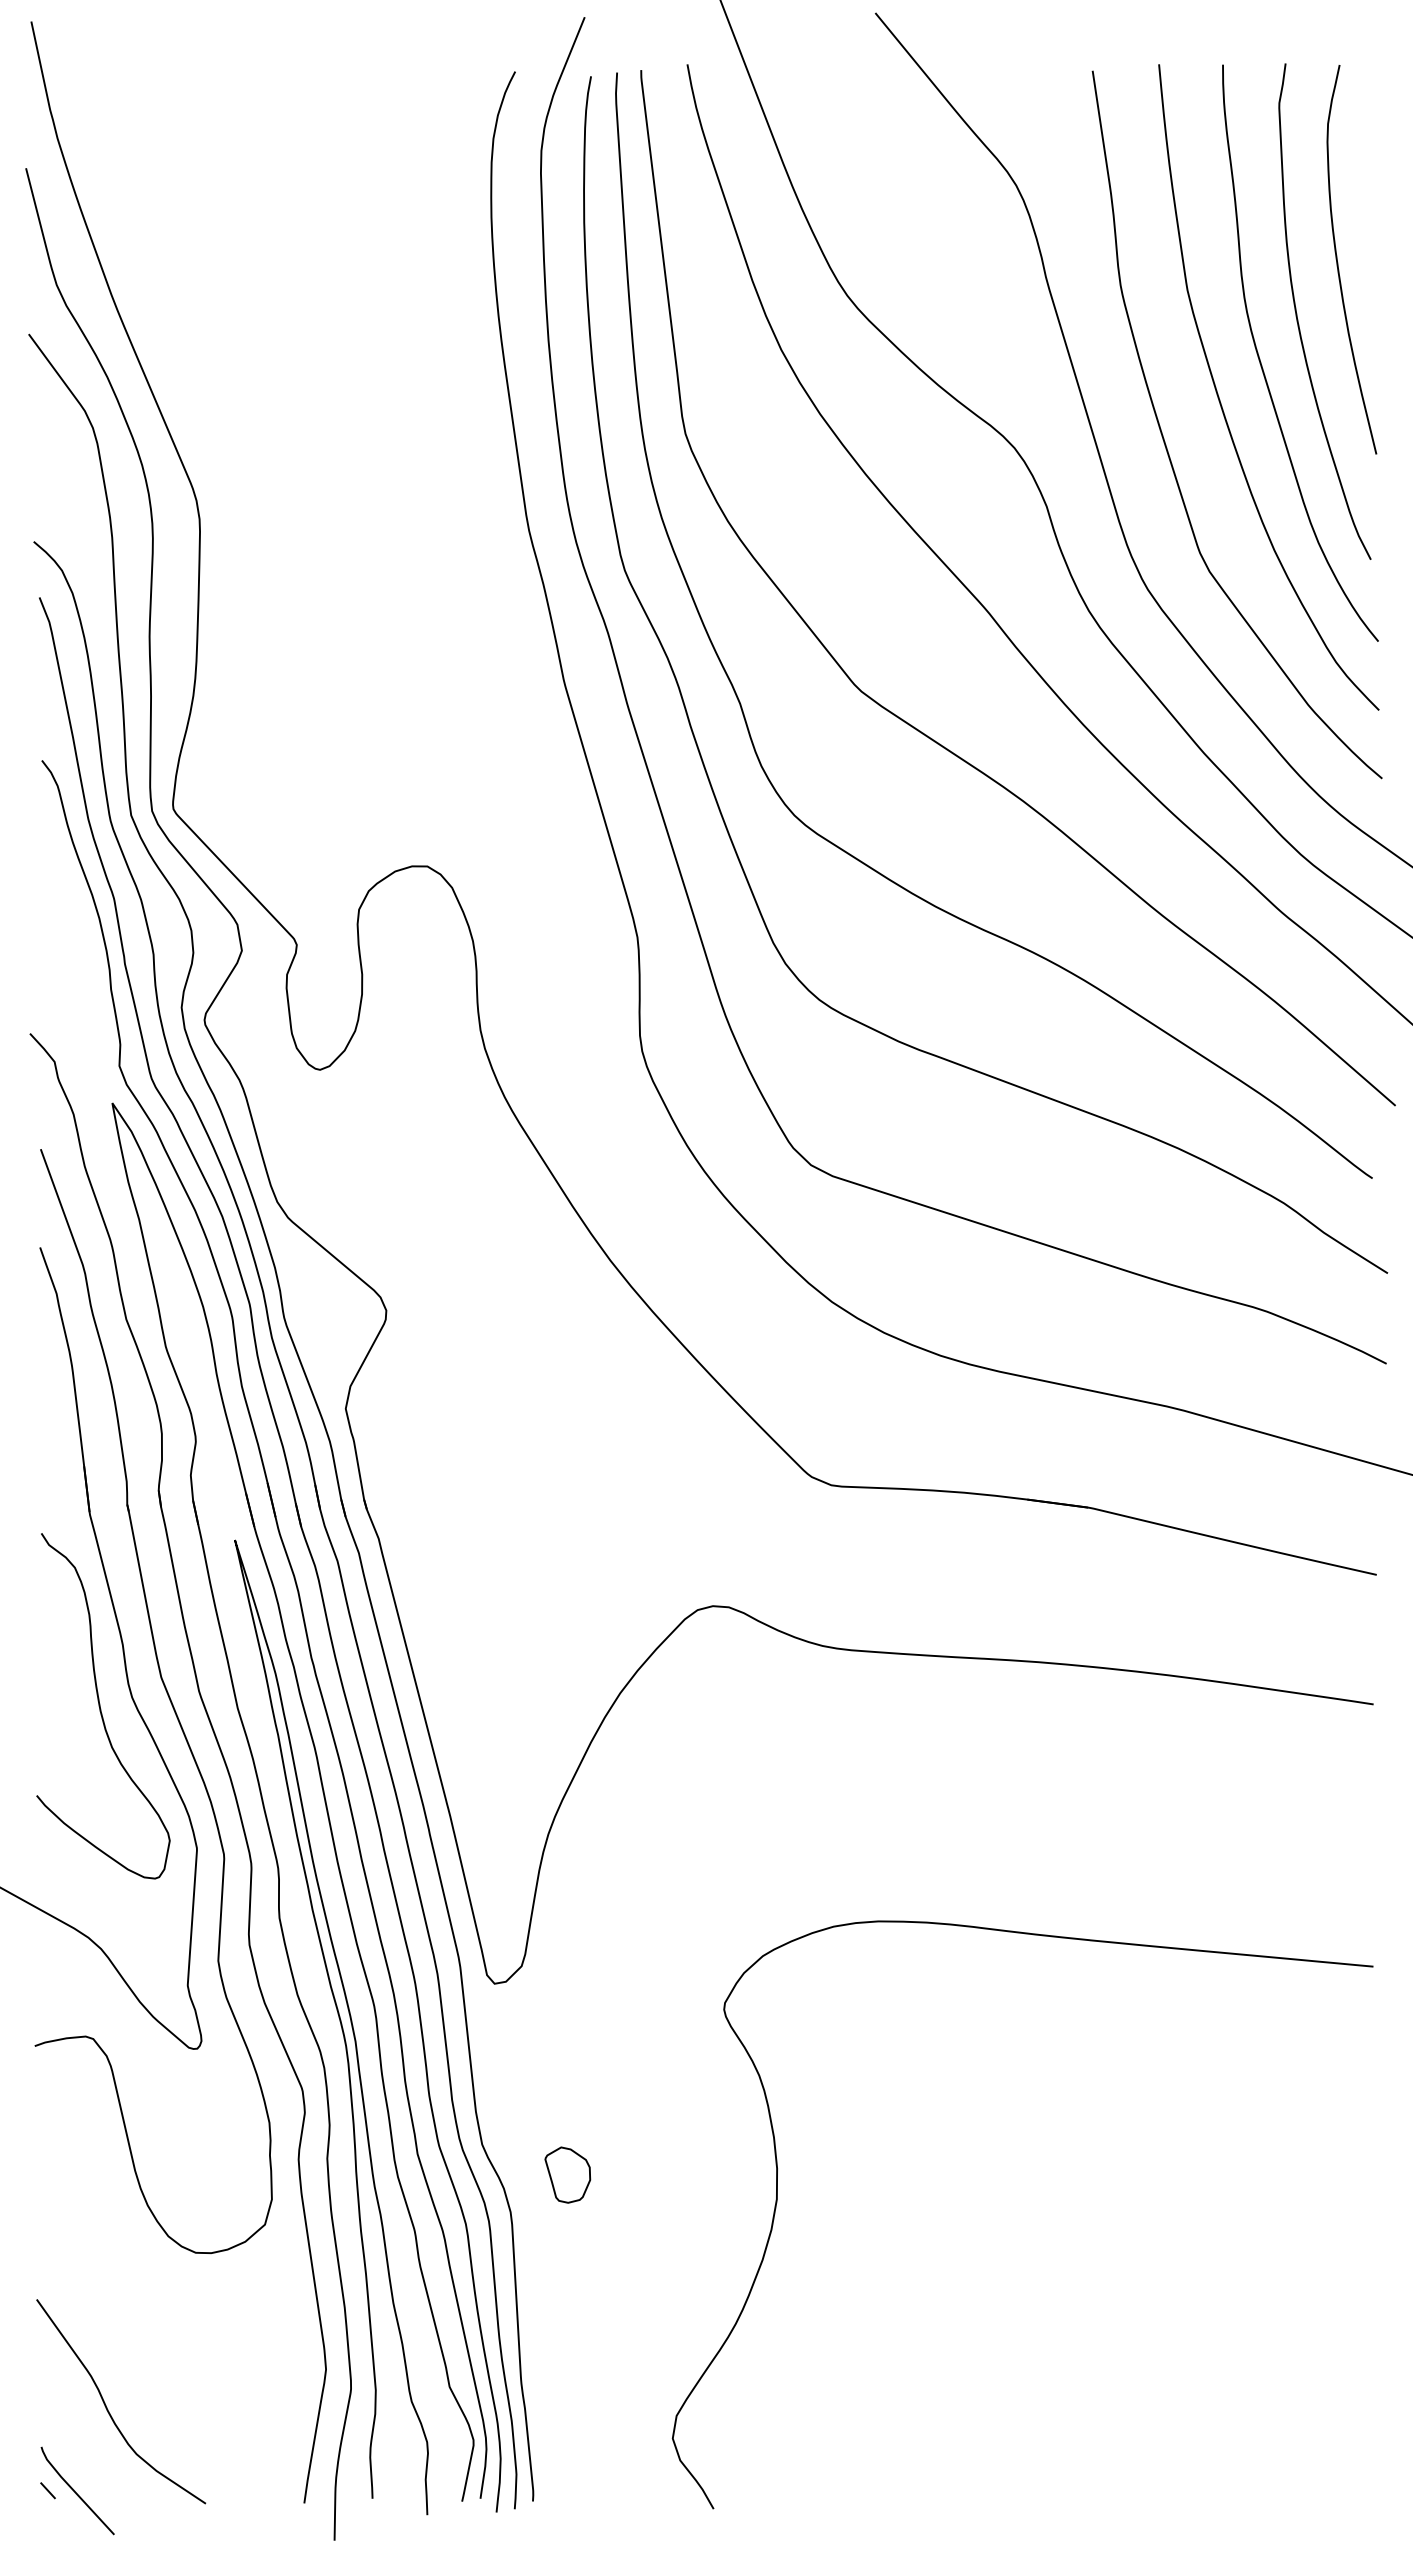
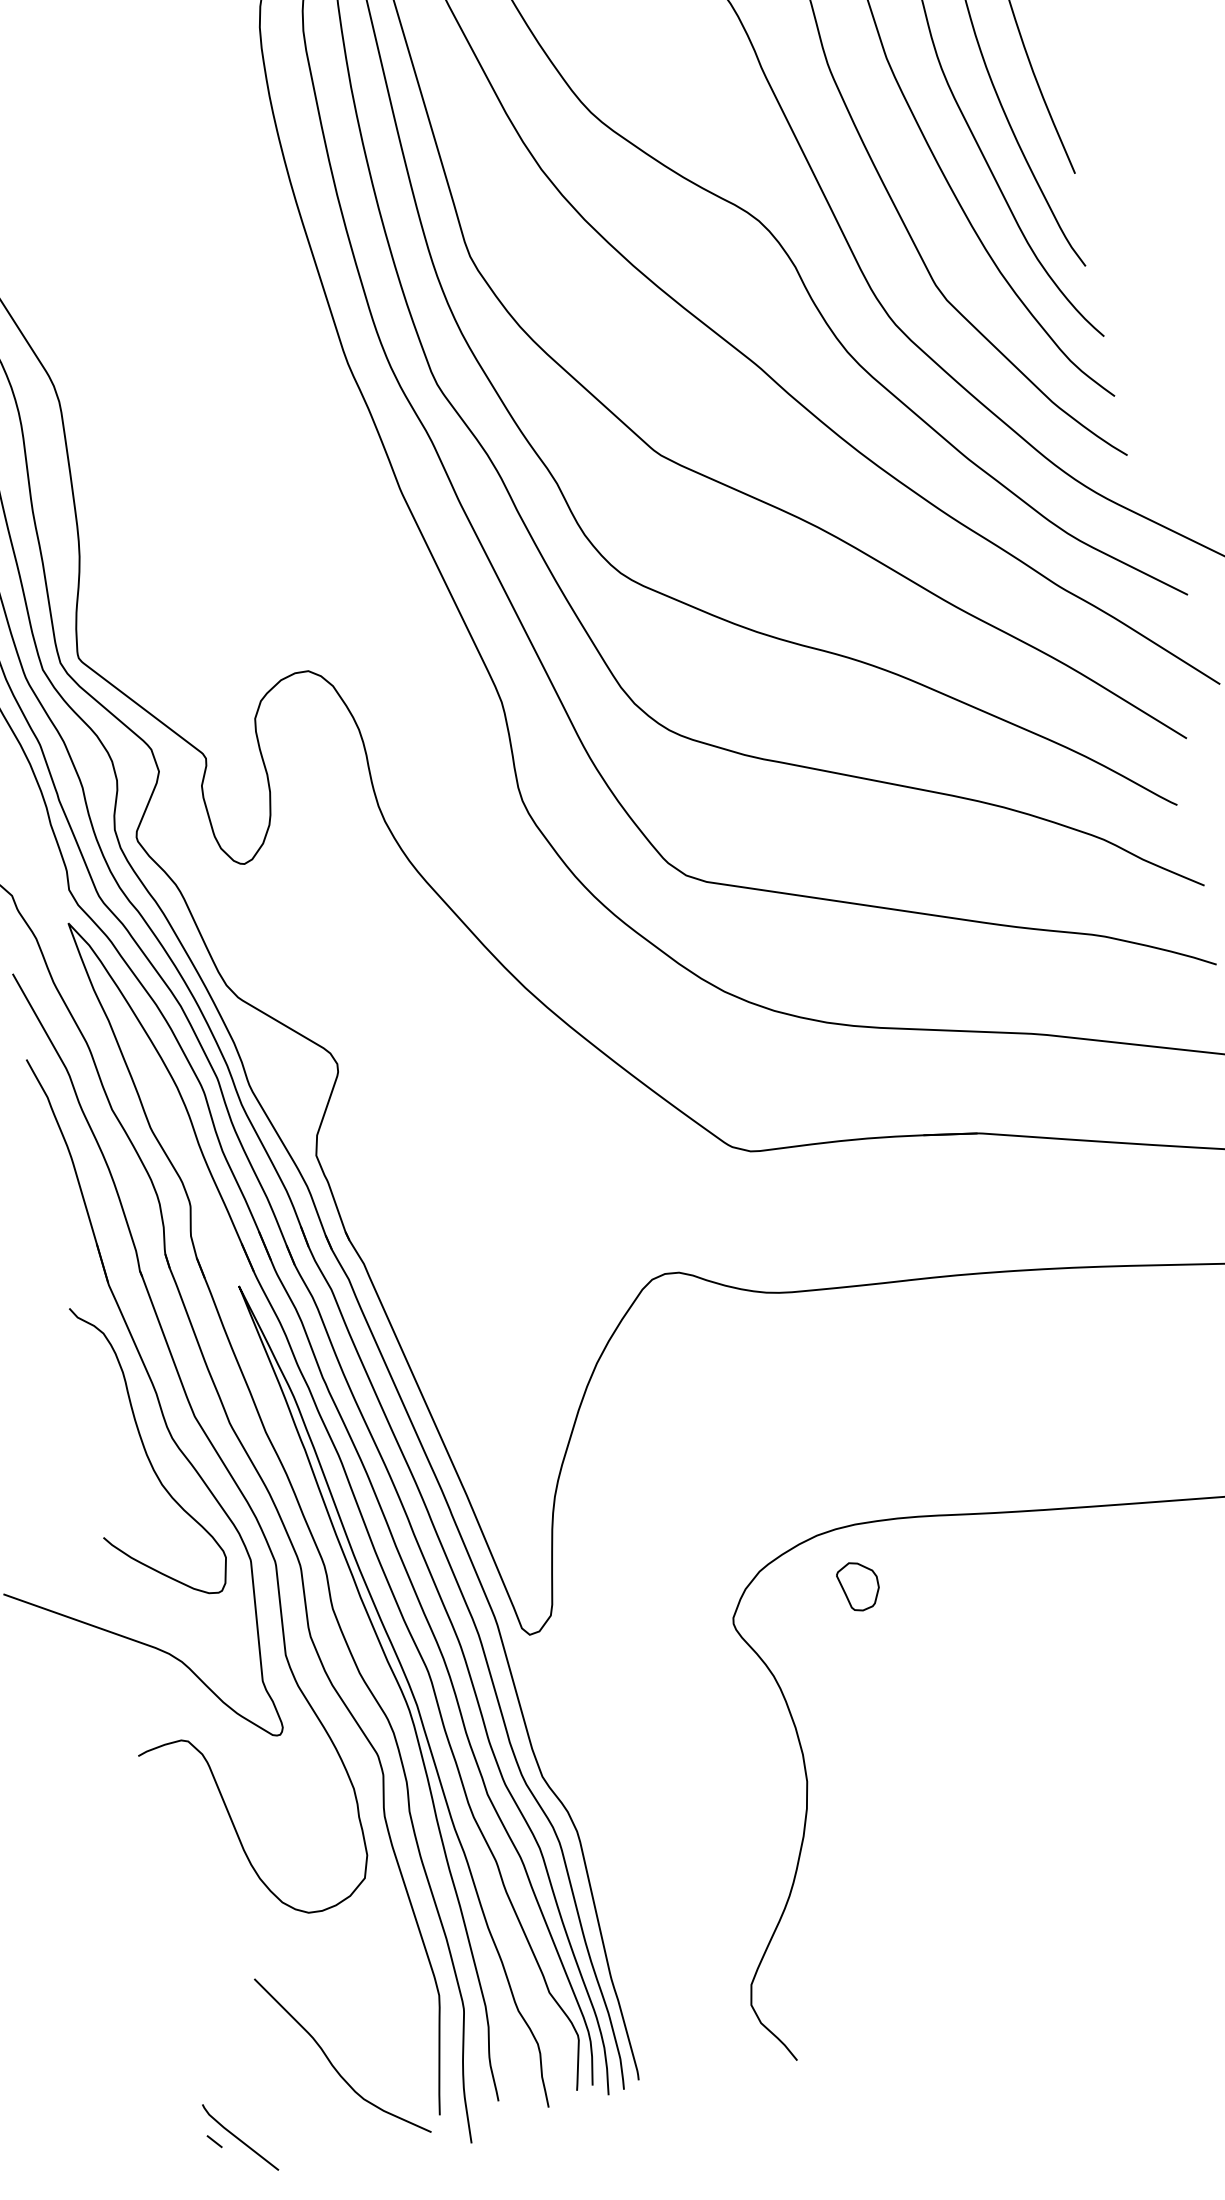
part: (567, 2174) -> (858, 1585), moved
curve: (107, 2407) -> (331, 2062), moved

